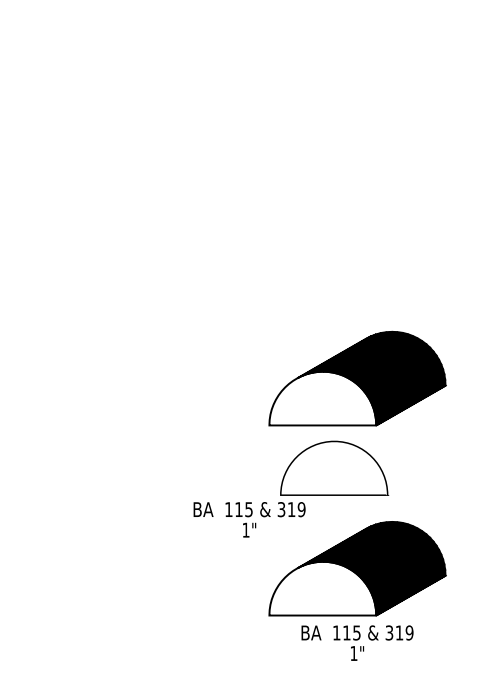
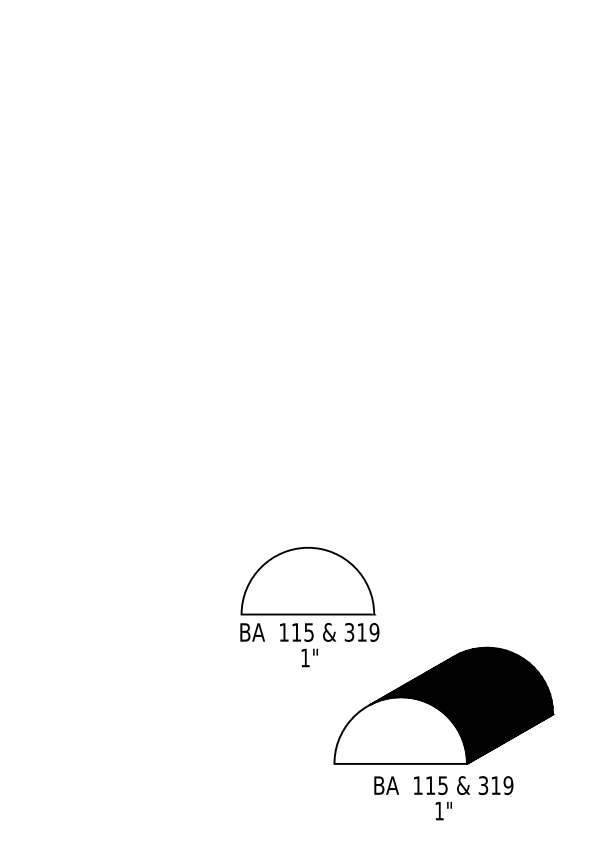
part: (357, 378) -> (443, 469), removed
part: (334, 468) -> (308, 581), moved

